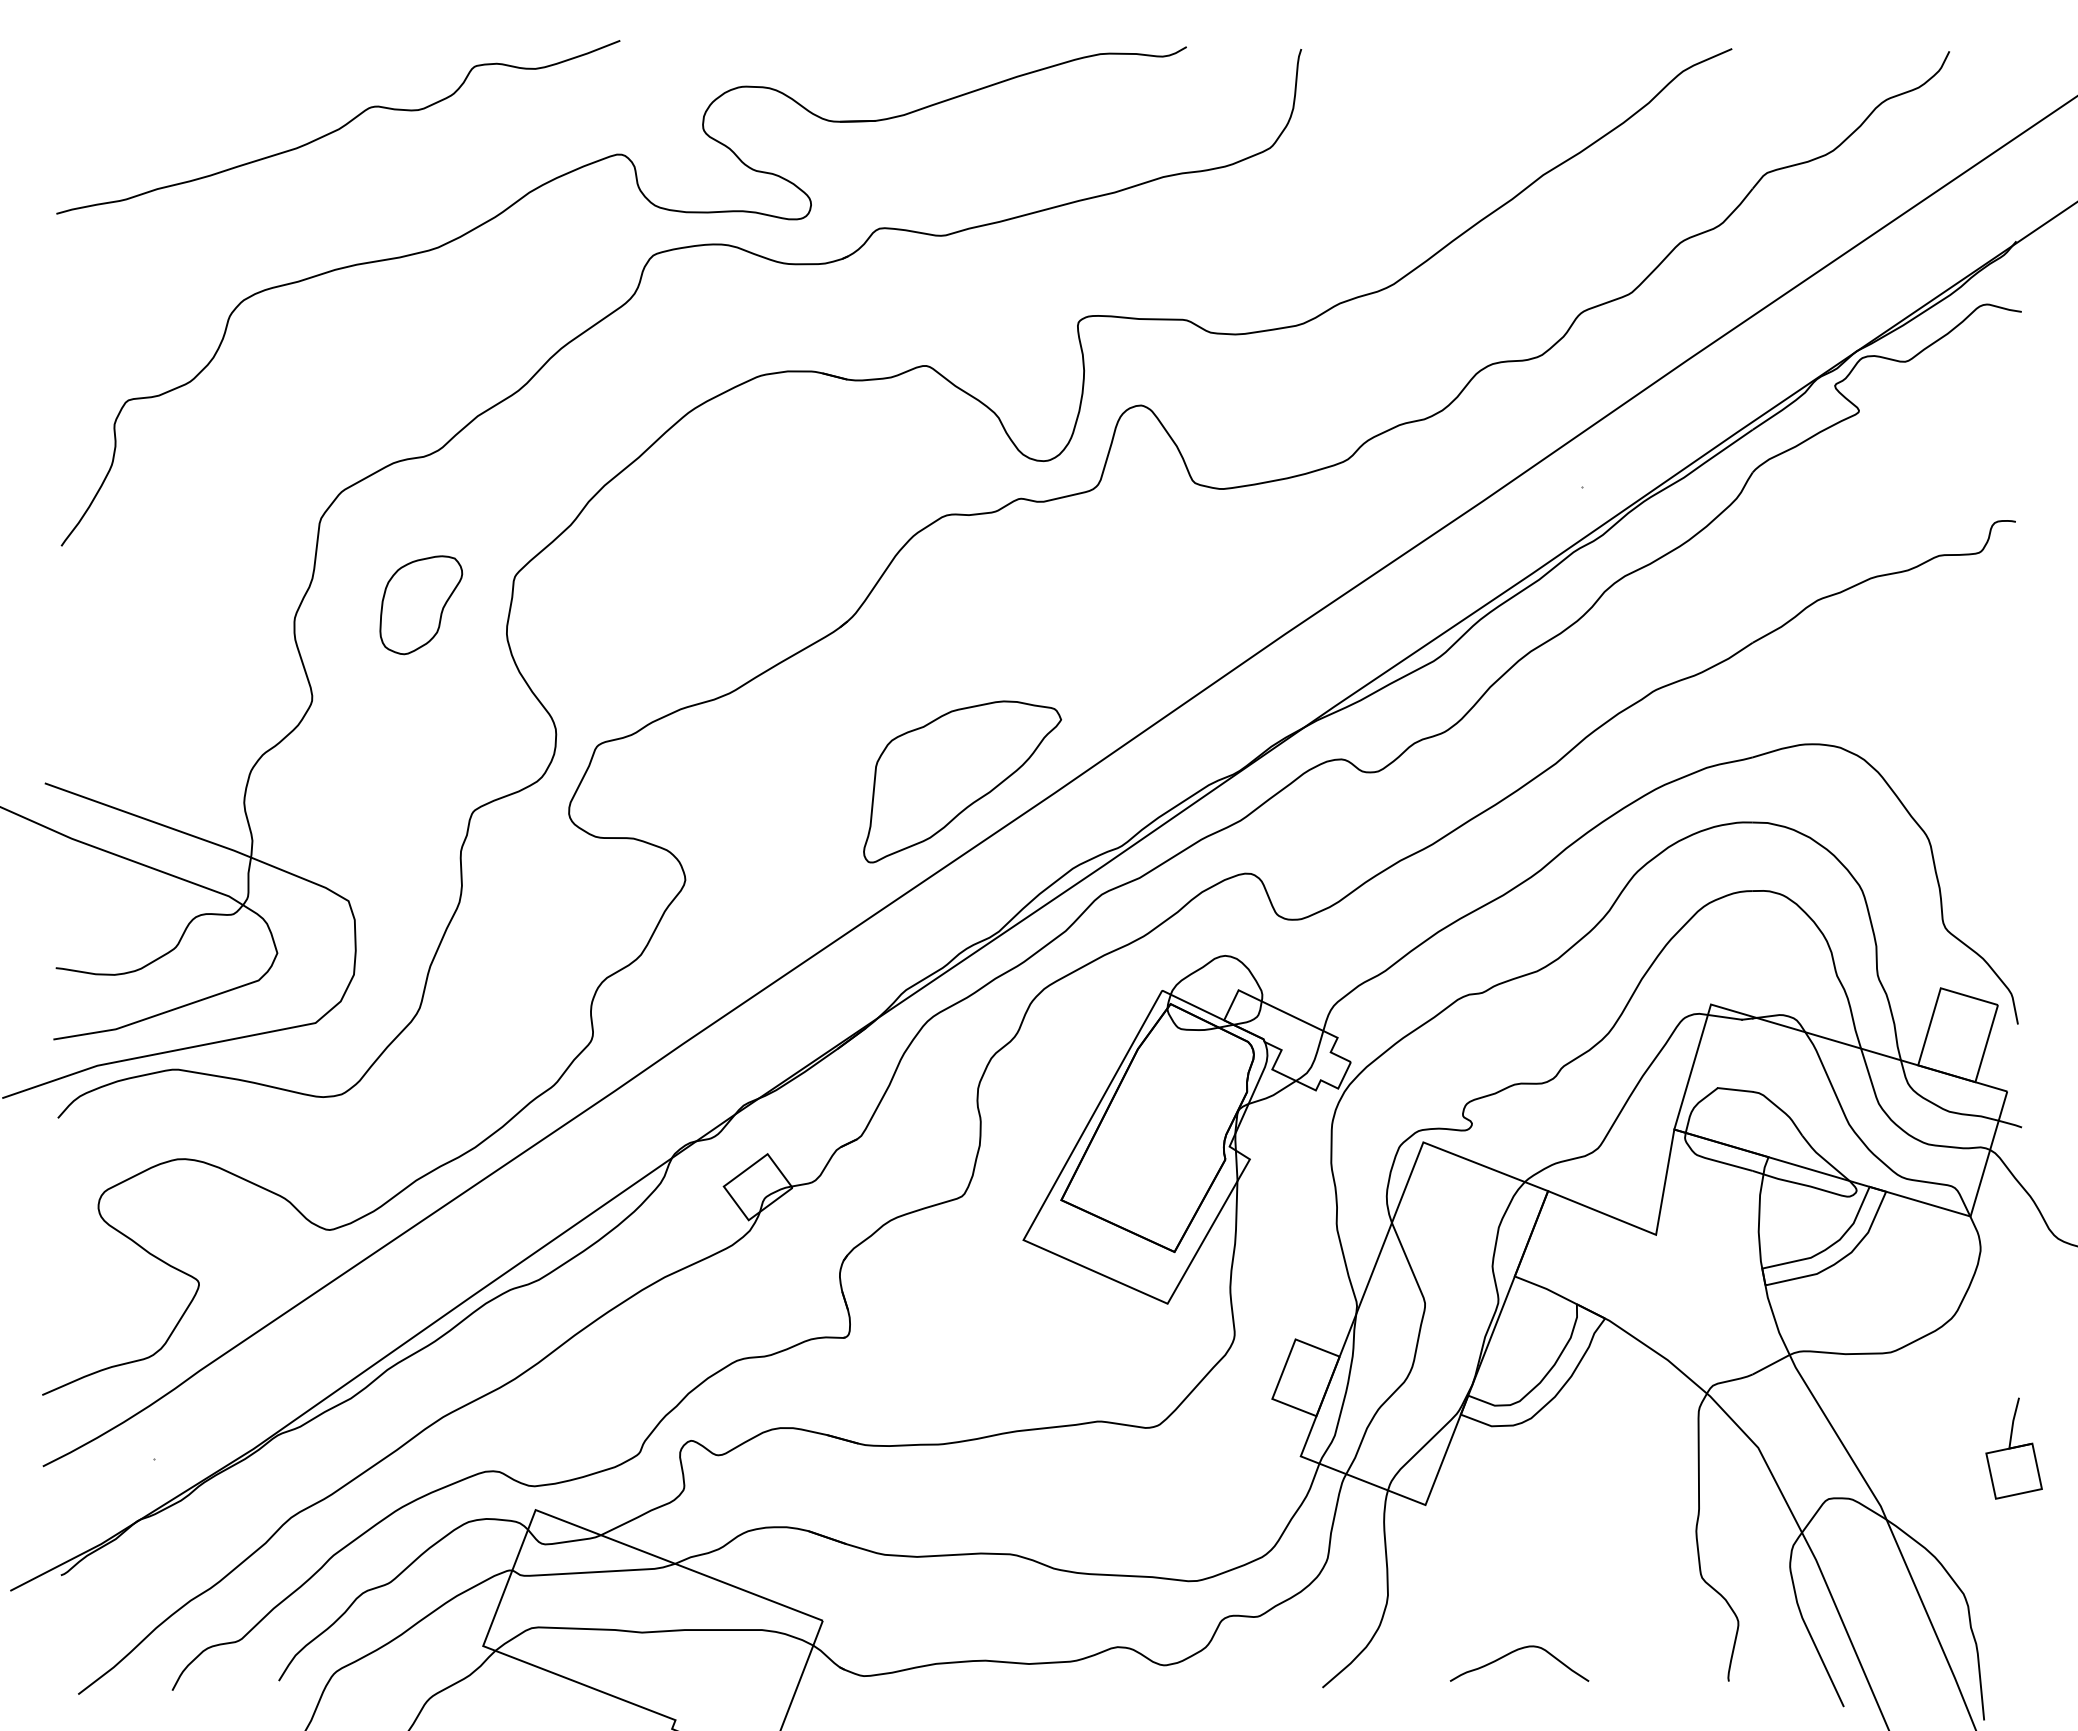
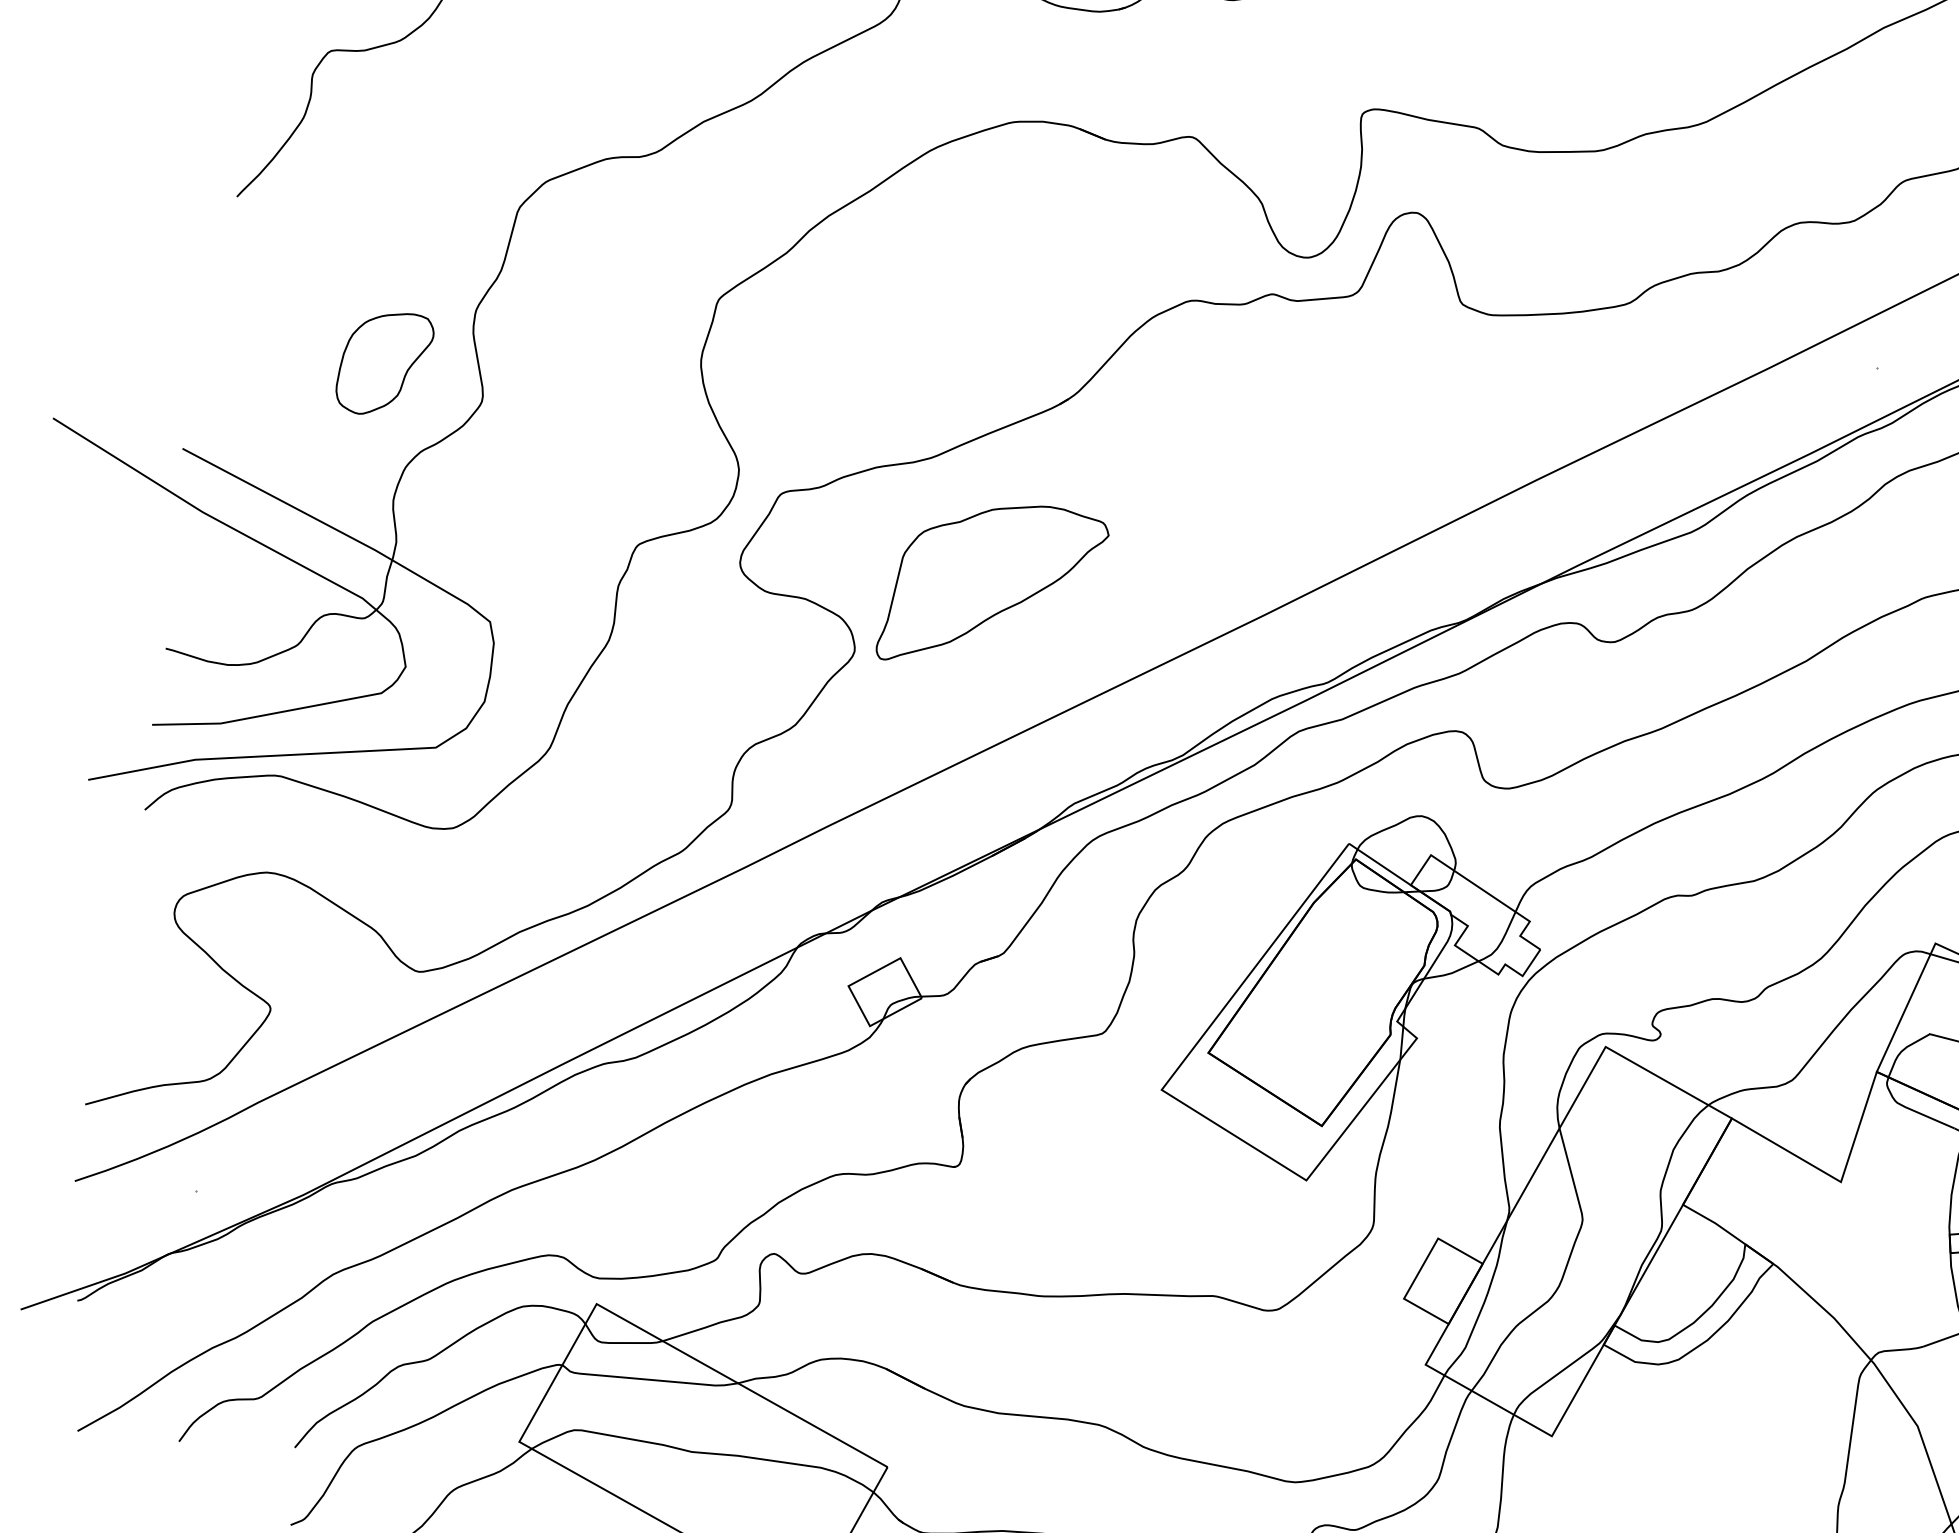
part: (421, 605) -> (384, 364), moved
part: (962, 781) -> (993, 586), moved

